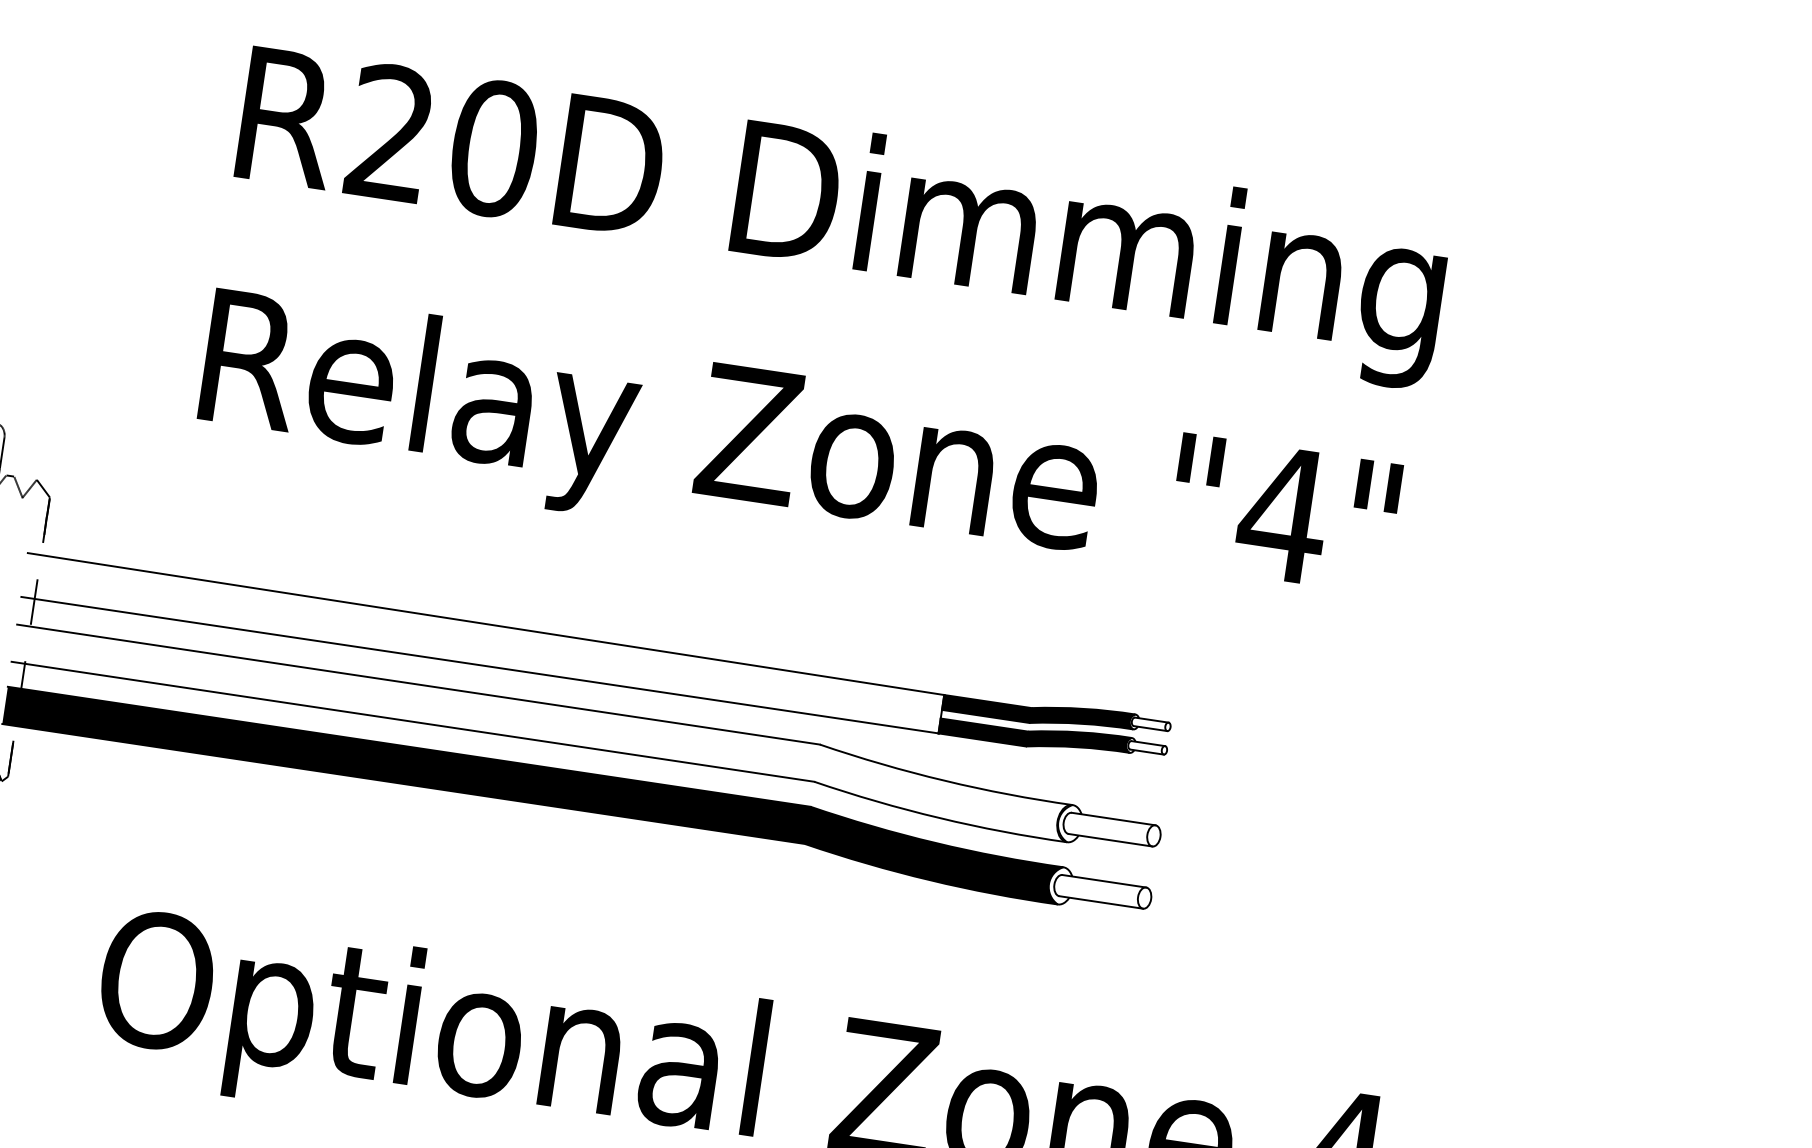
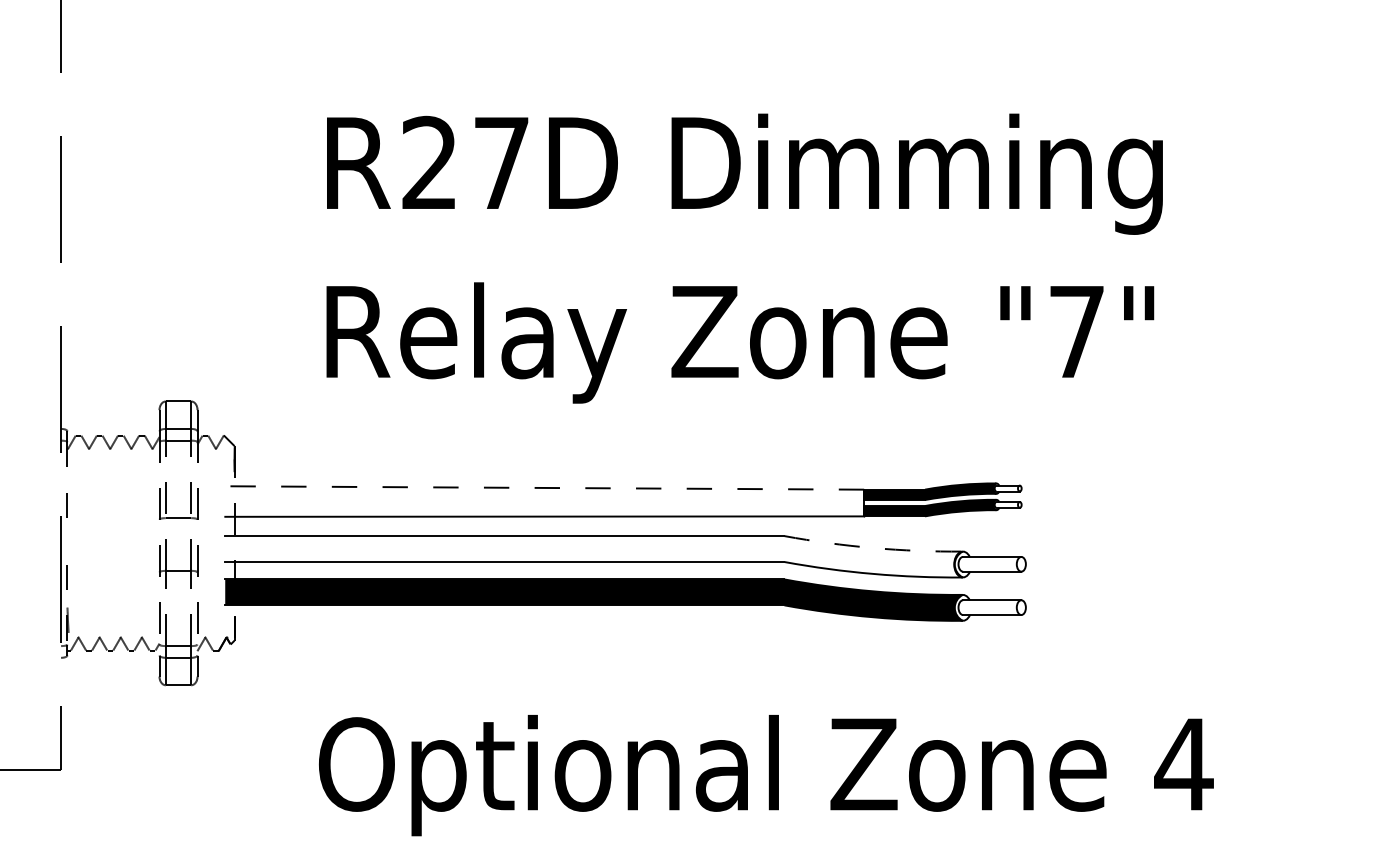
text: (493, 147) -> (501, 162), R20D -> R27D
text: (1283, 513) -> (1076, 331), "4" -> "7"
line: (485, 623) -> (544, 487), solid -> dashed
arc: (945, 781) -> (873, 548), solid -> dashed

